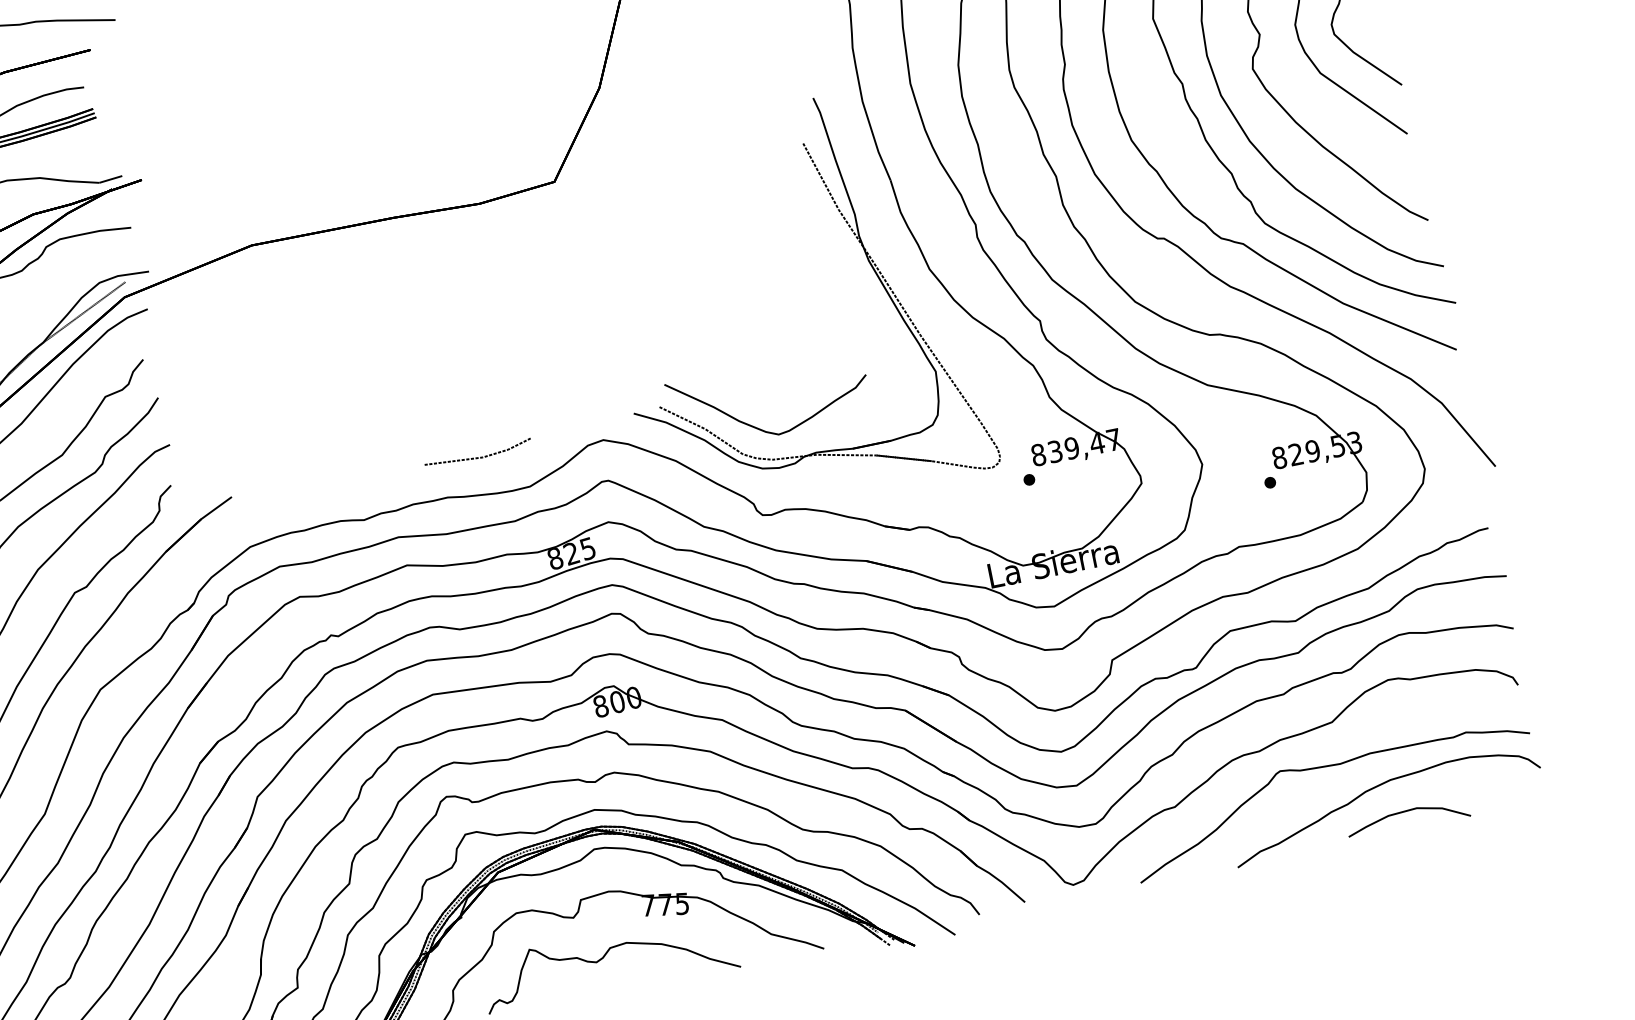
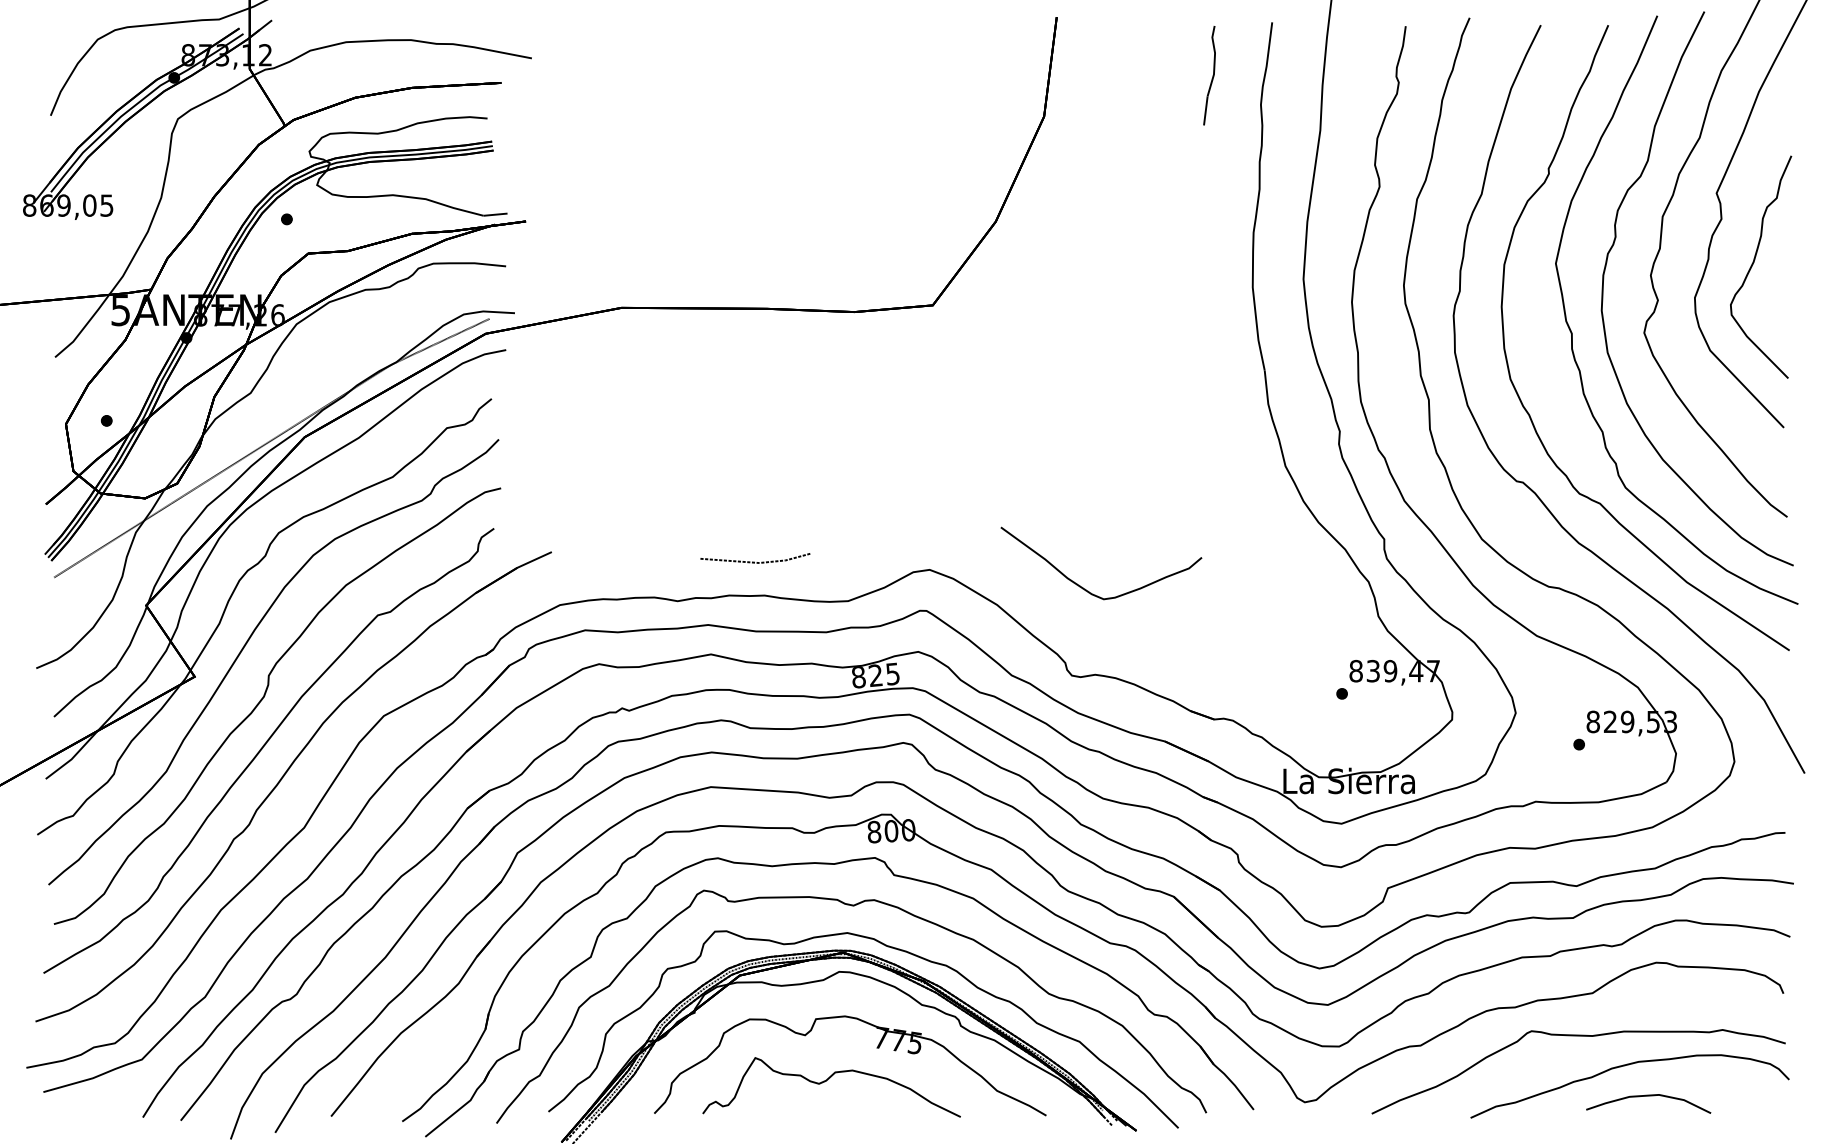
part: (868, 261) -> (1226, 446), removed
line: (477, 456) -> (754, 561), moved

